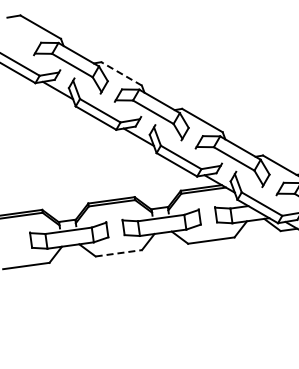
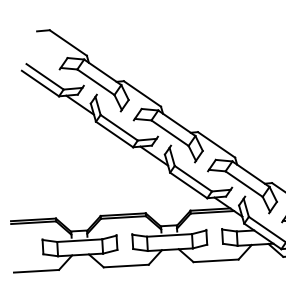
line: (121, 73) -> (142, 93), dashed -> solid
line: (119, 253) -> (126, 266), dashed -> solid

